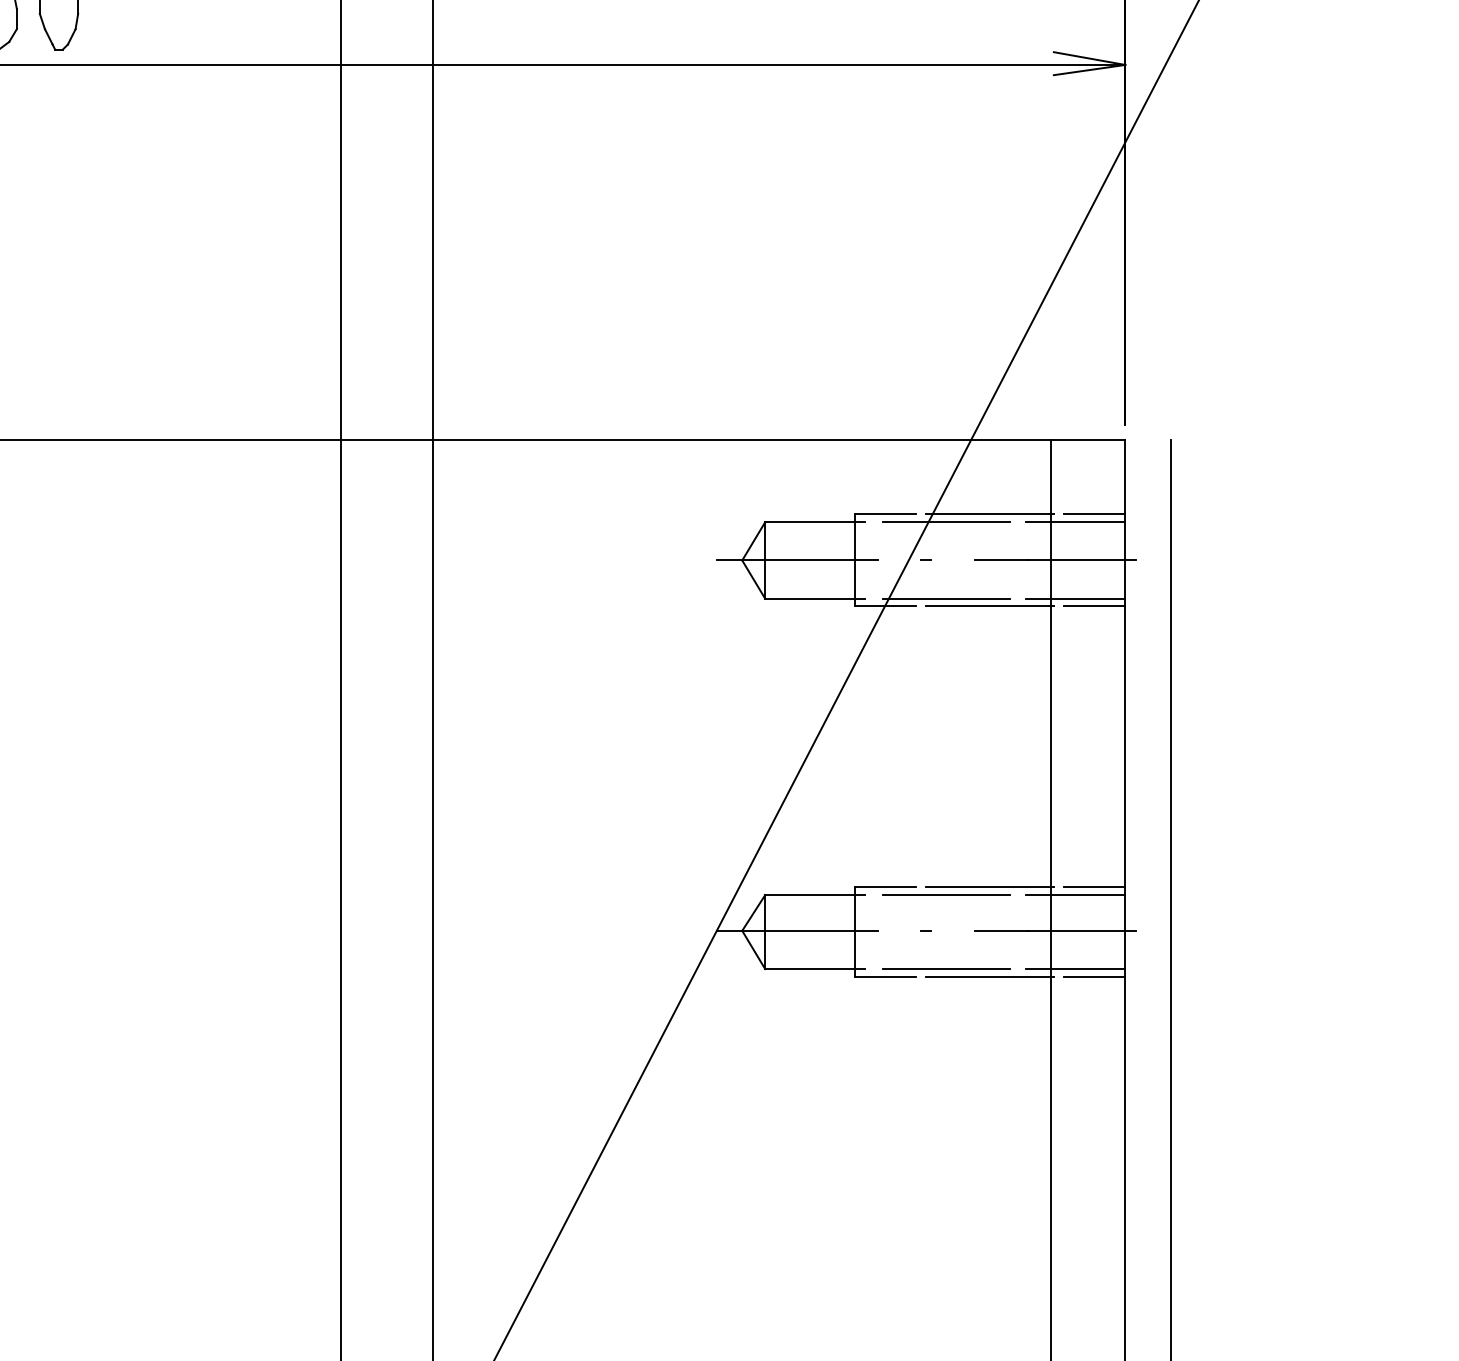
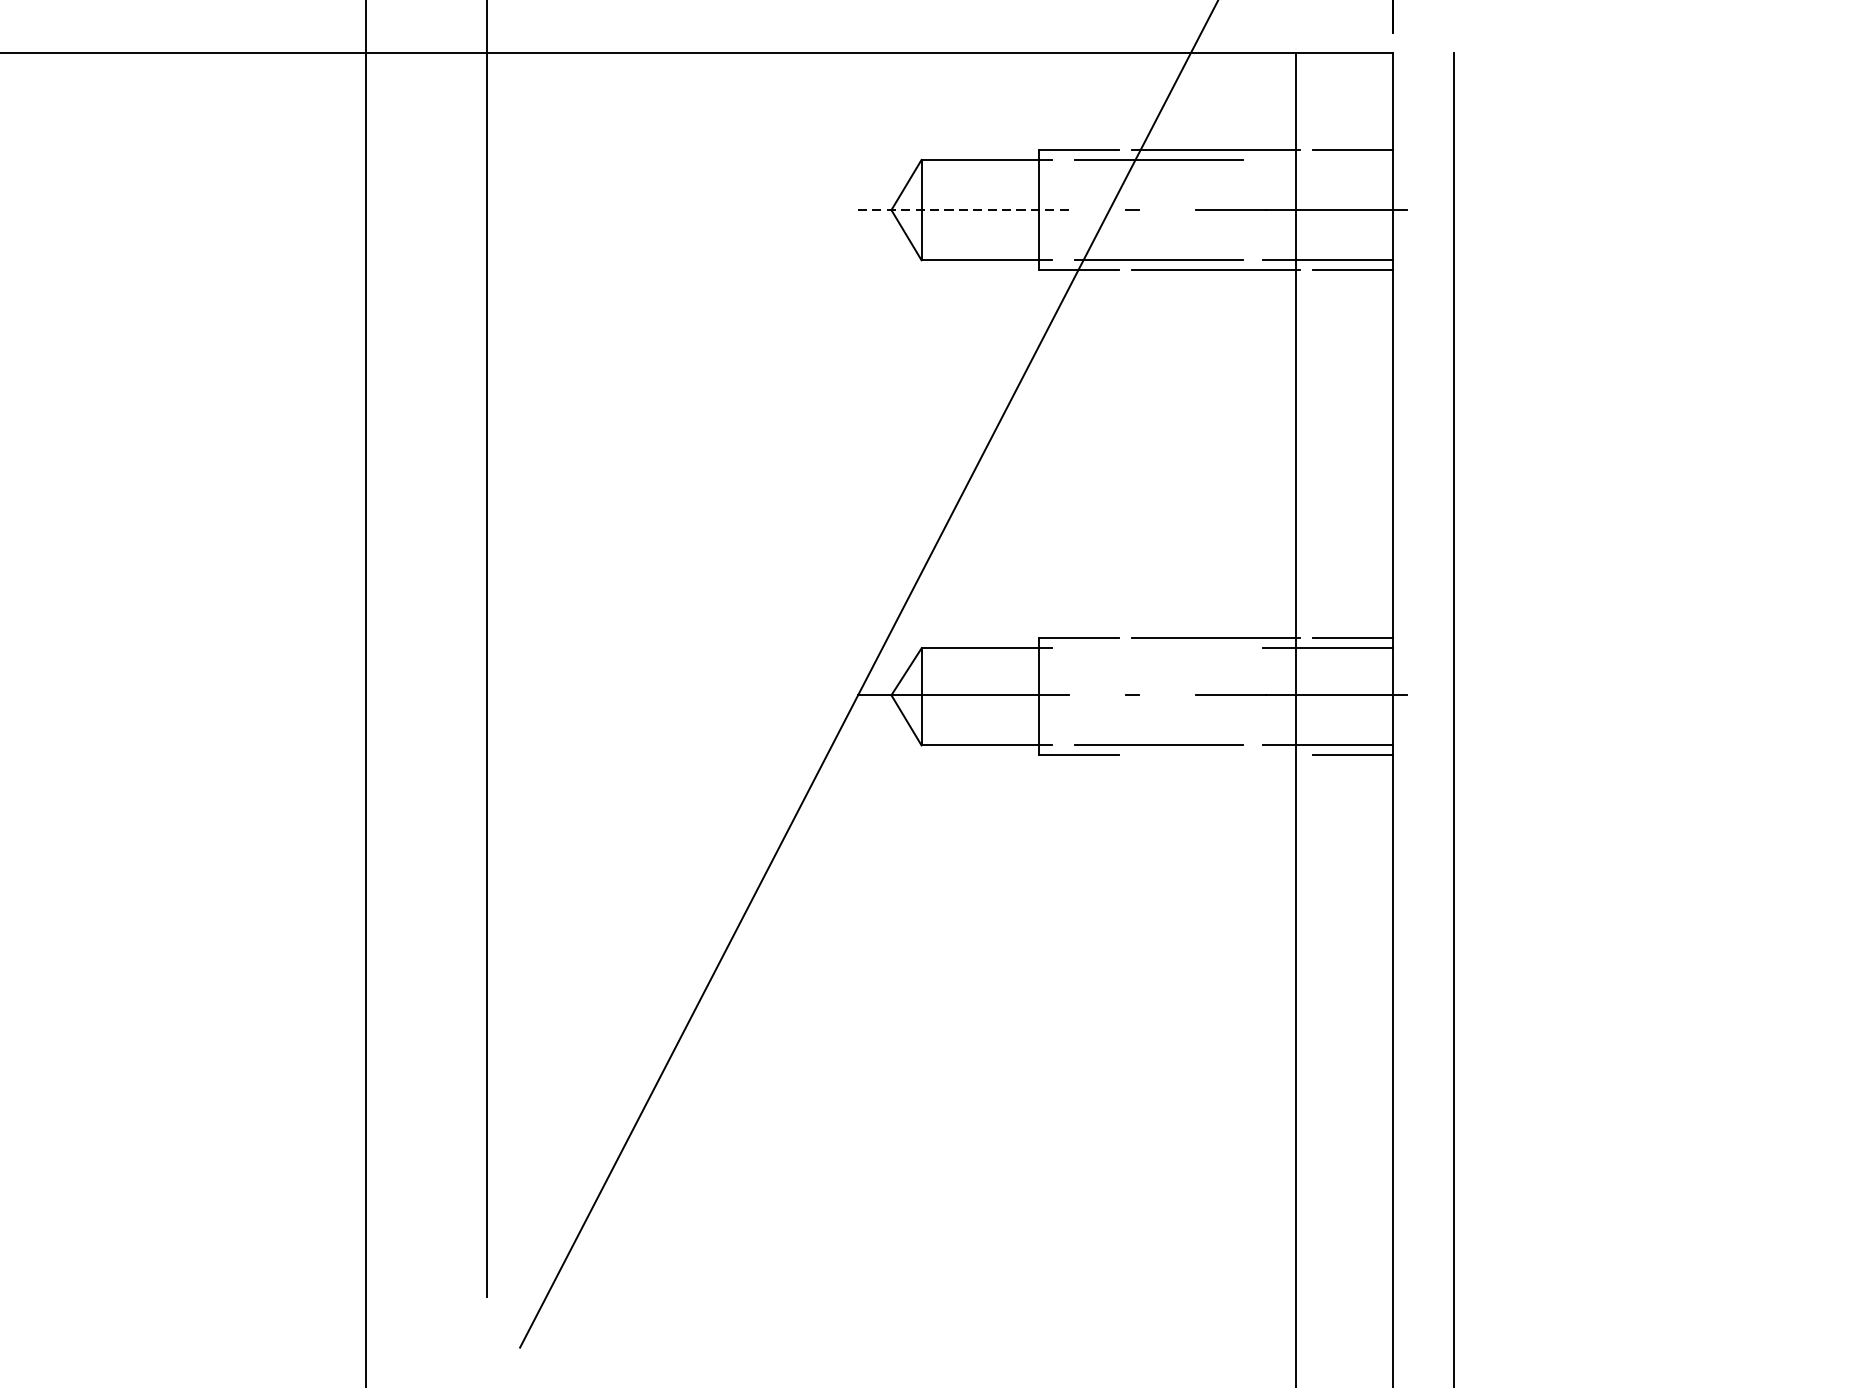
line: (1075, 522) -> (1327, 160), removed
line: (796, 560) -> (962, 210), solid -> dashed
line: (946, 895) -> (1158, 648), removed
line: (989, 976) -> (1215, 755), removed

